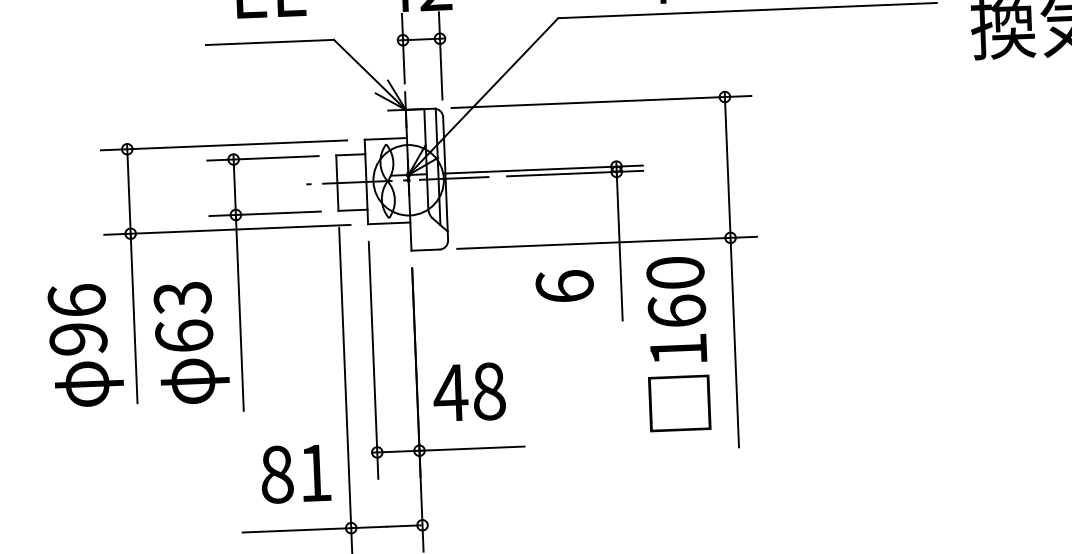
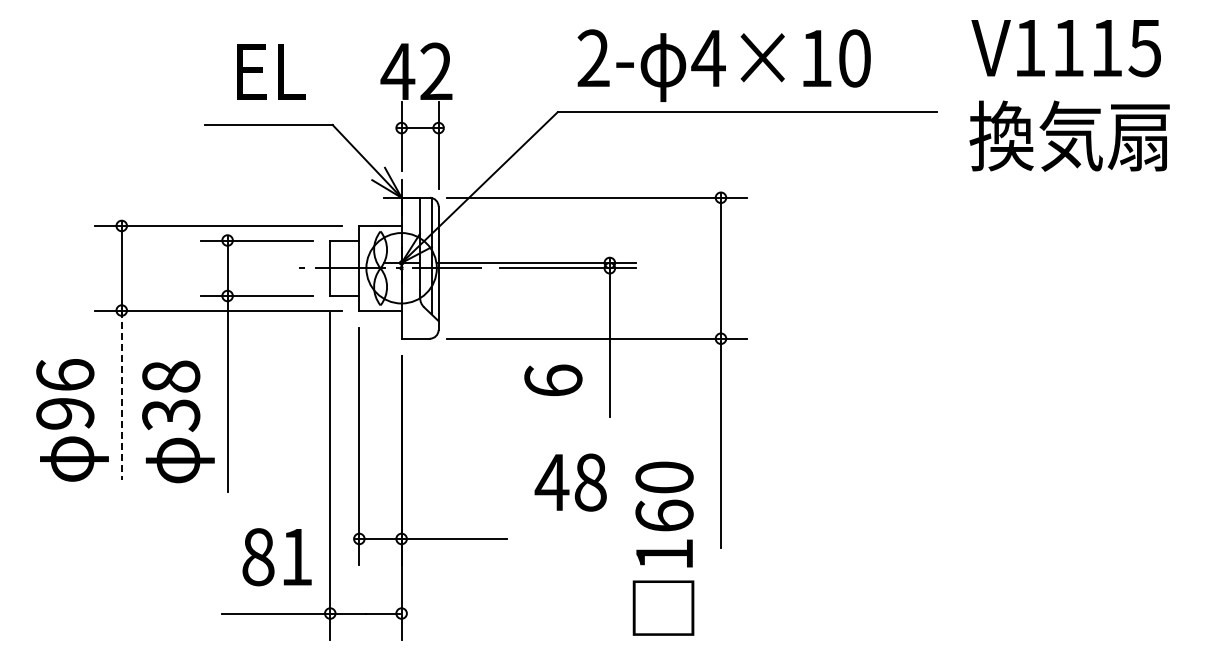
text: (183, 316) -> (171, 395), 63 -> 38
line: (133, 318) -> (121, 395), solid -> dashed
text: (677, 343) -> (663, 548), moved
text: (469, 392) -> (570, 482), moved

